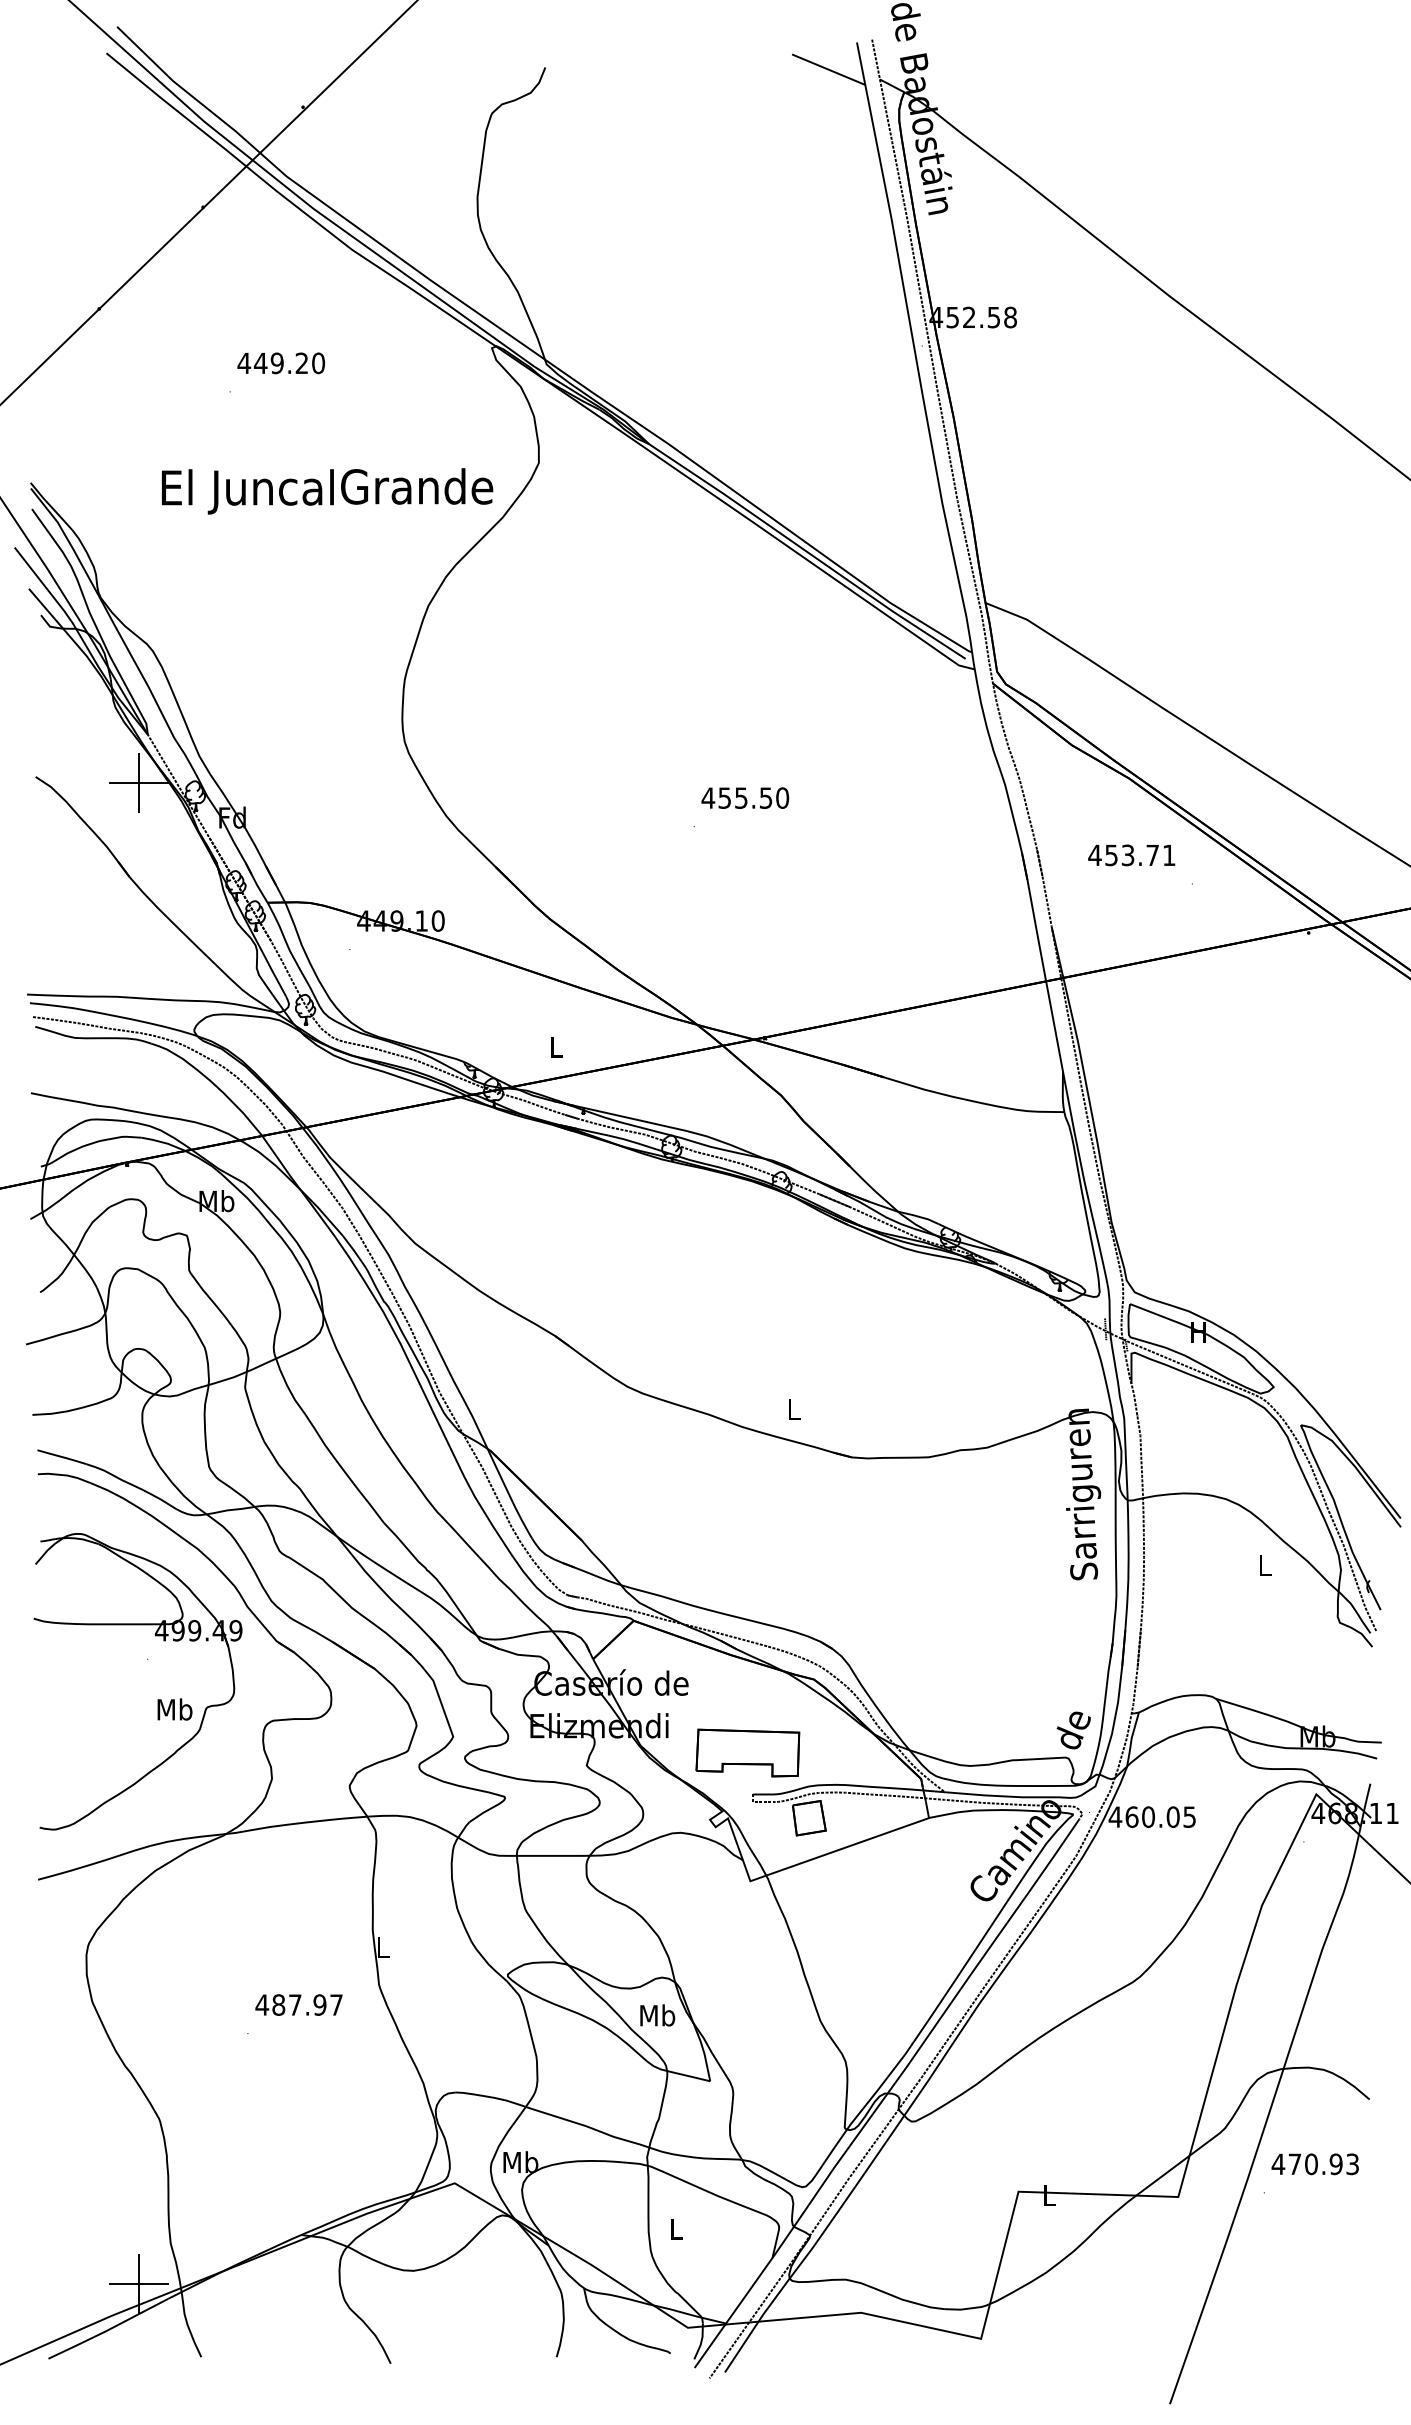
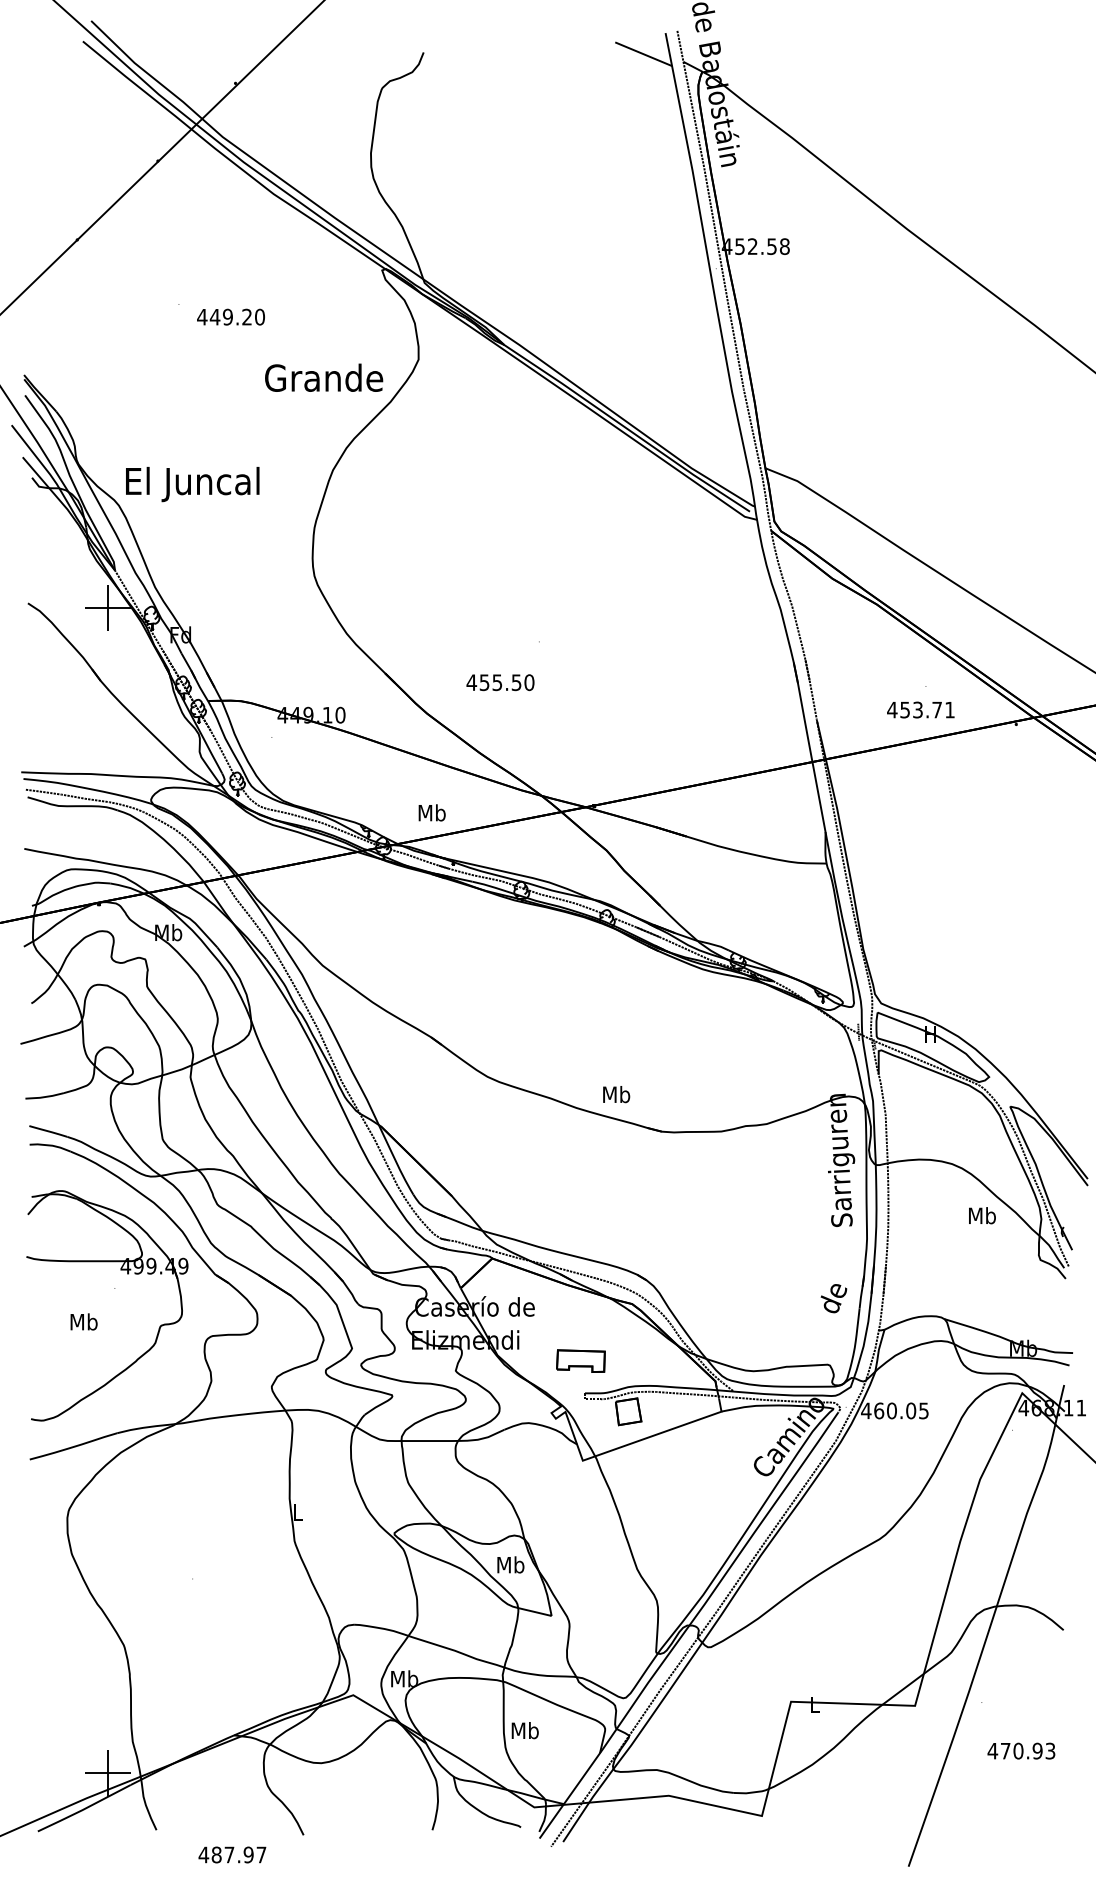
text: (280, 363) -> (230, 317), moved
text: (247, 491) -> (192, 484), moved
text: (745, 797) -> (500, 682), moved
text: (1131, 855) -> (920, 710), moved
text: (556, 1046) -> (432, 812), L -> Mb
text: (793, 1409) -> (616, 1094), L -> Mb
text: (1264, 1565) -> (982, 1215), L -> Mb
text: (174, 1709) -> (83, 1321), moved
text: (1073, 1730) -> (833, 1298), moved
part: (747, 1752) -> (580, 1360), size x0.6
text: (298, 2004) -> (232, 1854), moved
text: (1314, 2164) -> (1020, 1751), moved
text: (675, 2228) -> (524, 1730), L -> Mb

